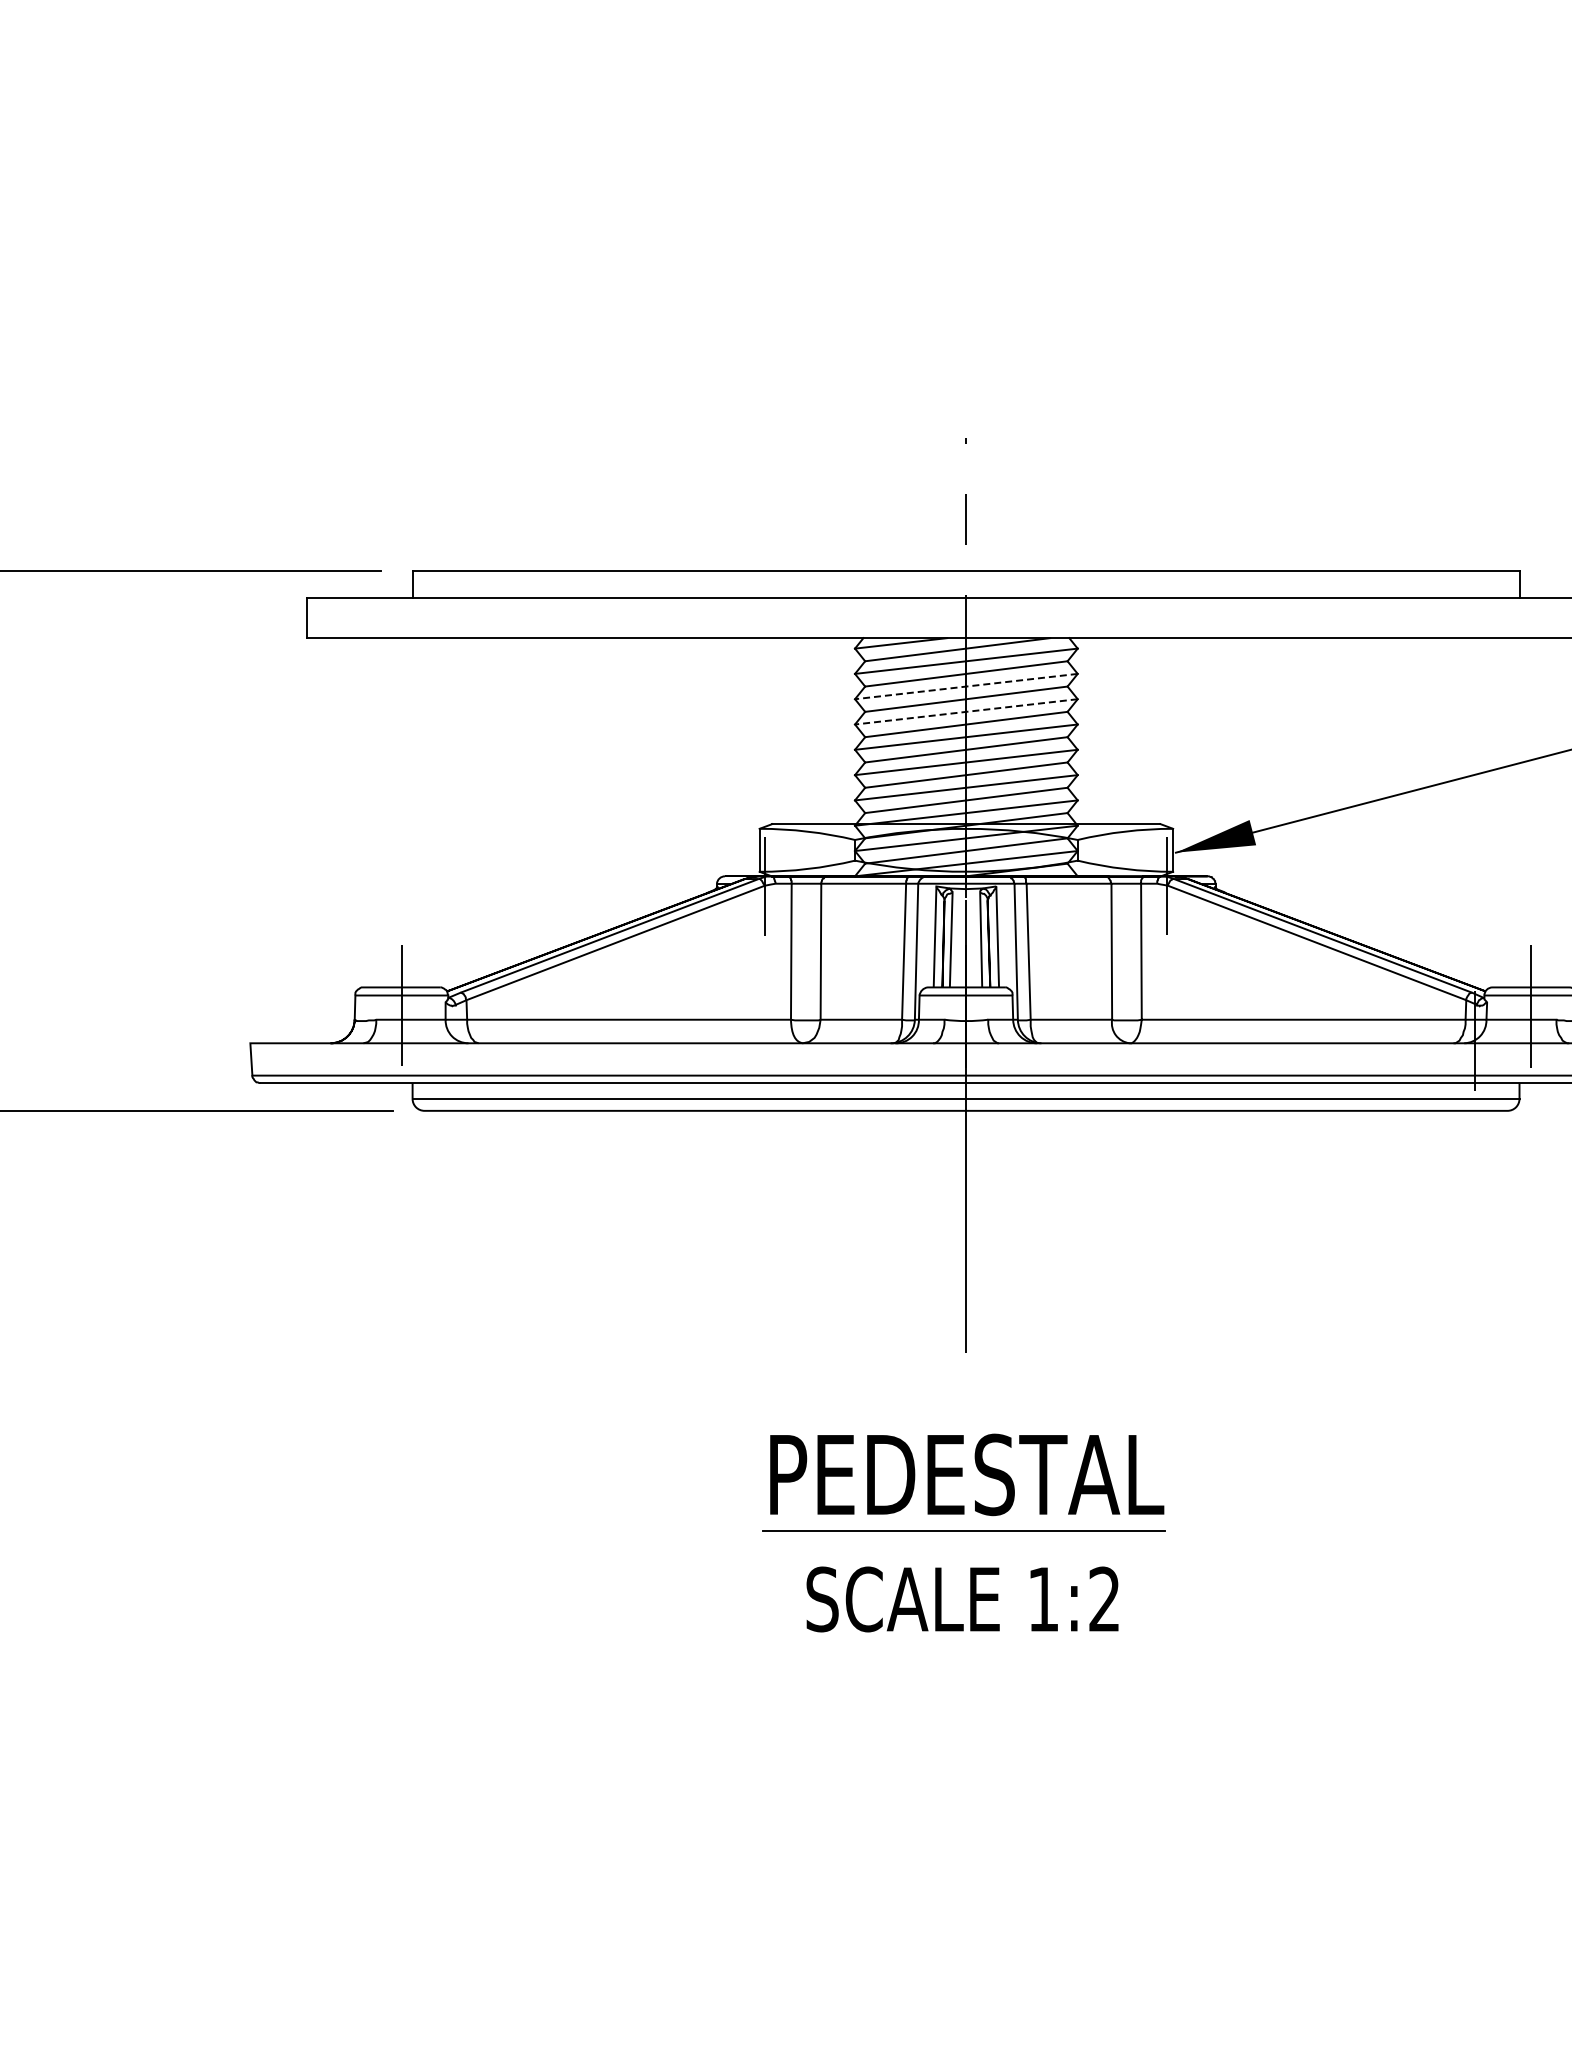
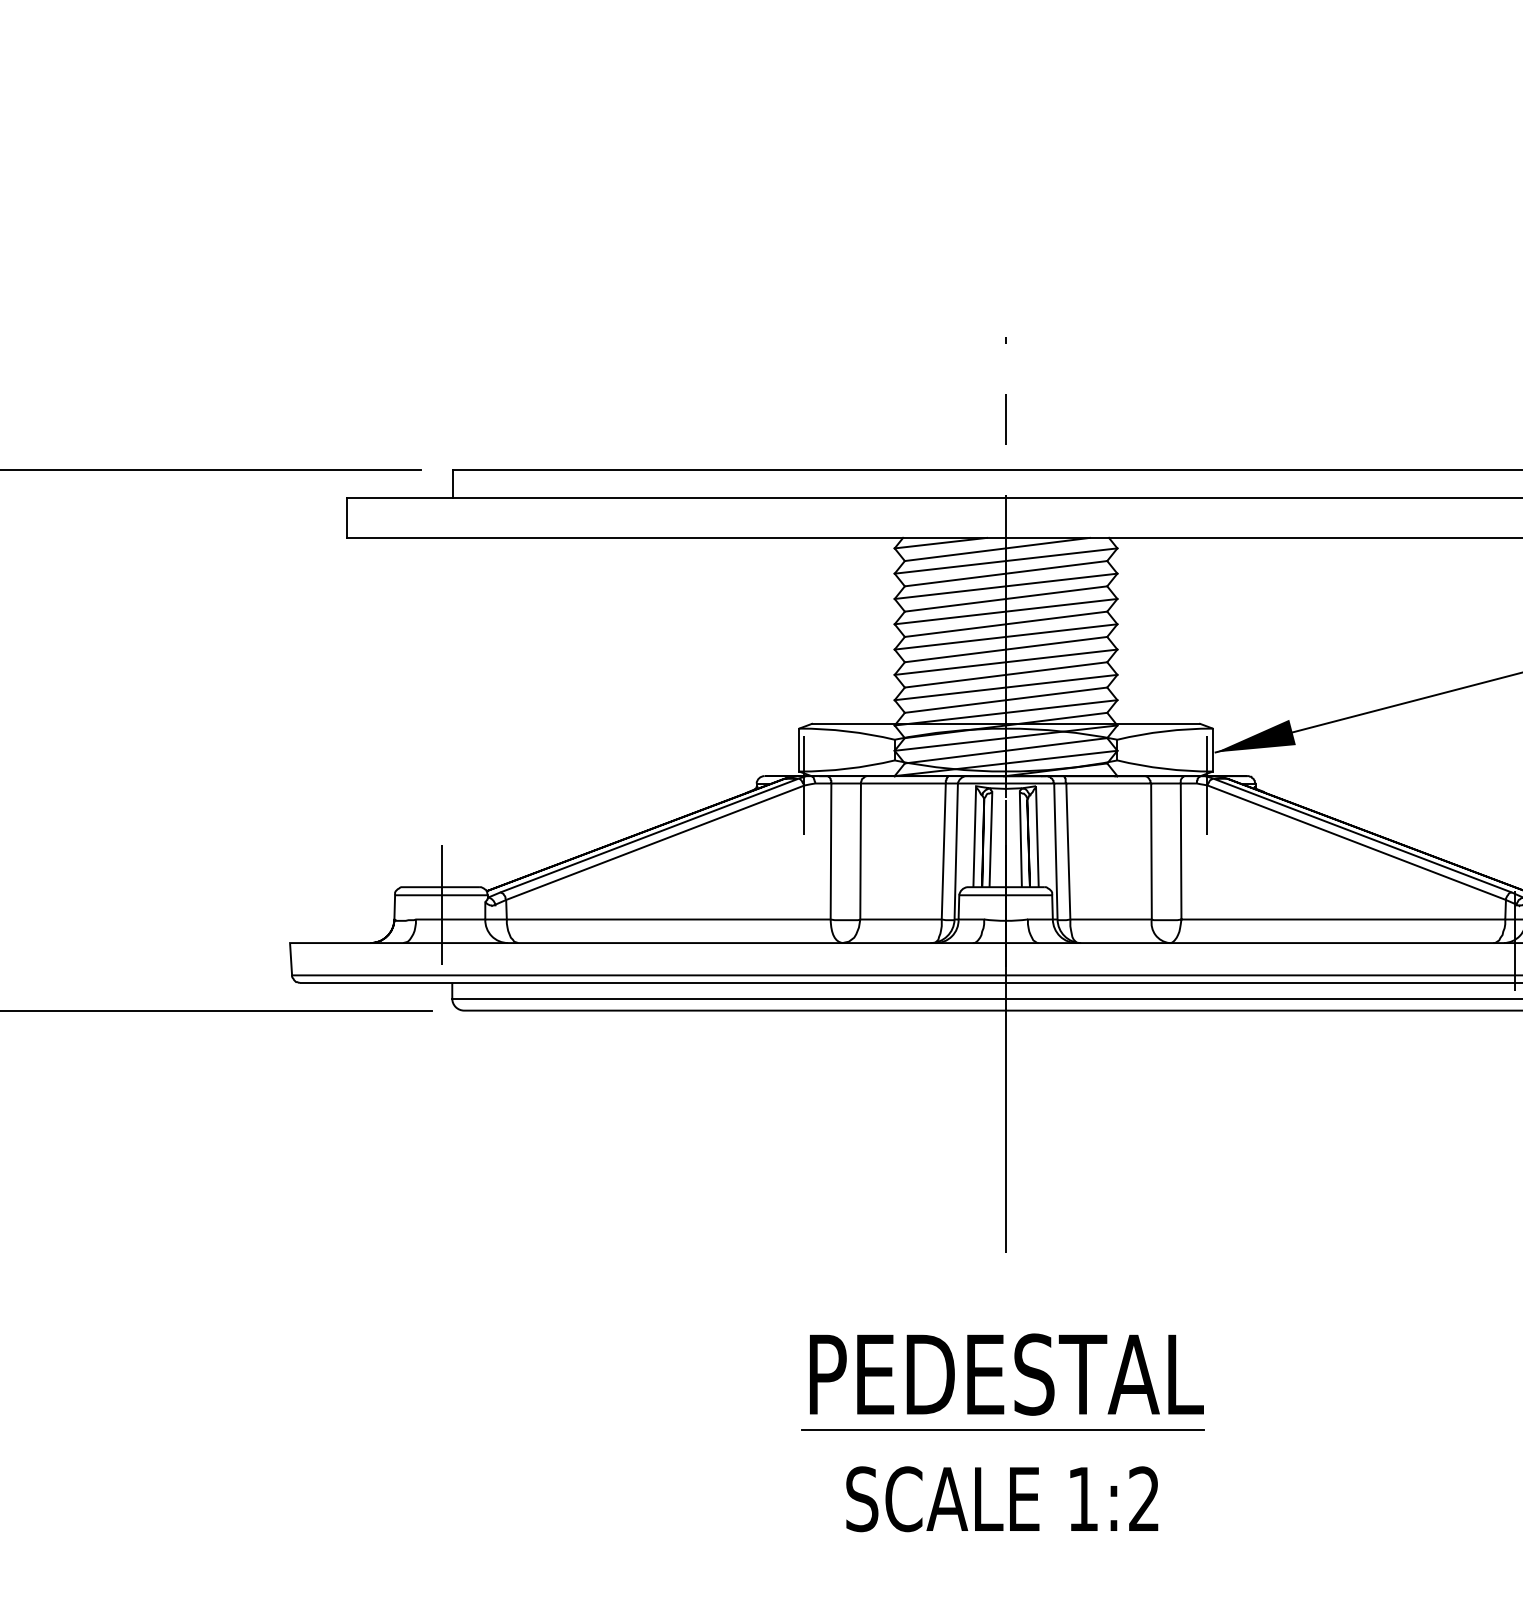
line: (965, 686) -> (1005, 586), dashed -> solid
line: (965, 711) -> (1005, 611), dashed -> solid

